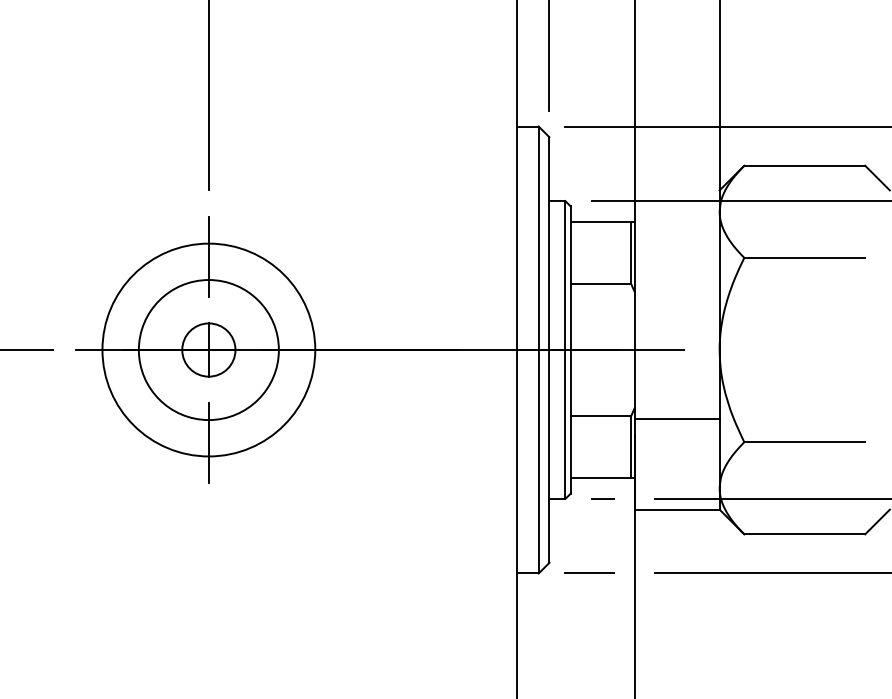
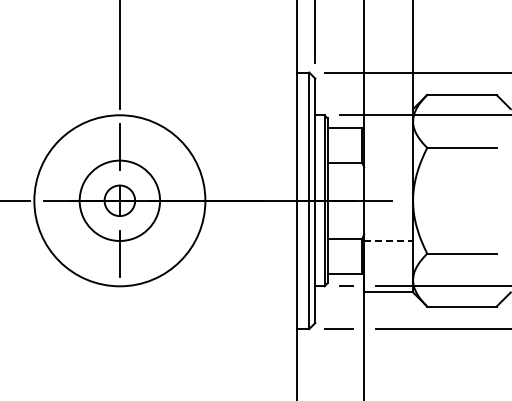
circle: (208, 349) -> (119, 200), size x1.4
line: (678, 419) -> (389, 240), solid -> dashed

